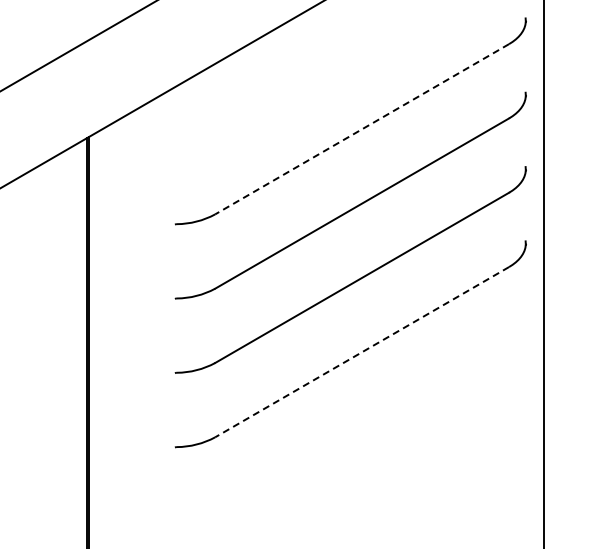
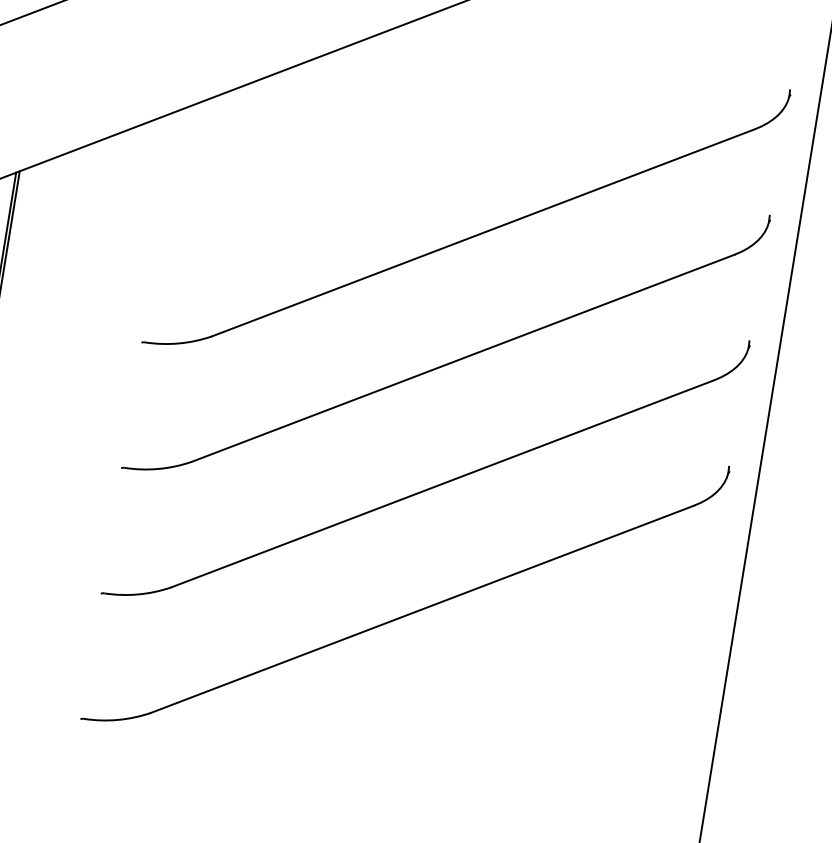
line: (362, 129) -> (484, 233), dashed -> solid
line: (362, 352) -> (423, 609), dashed -> solid

